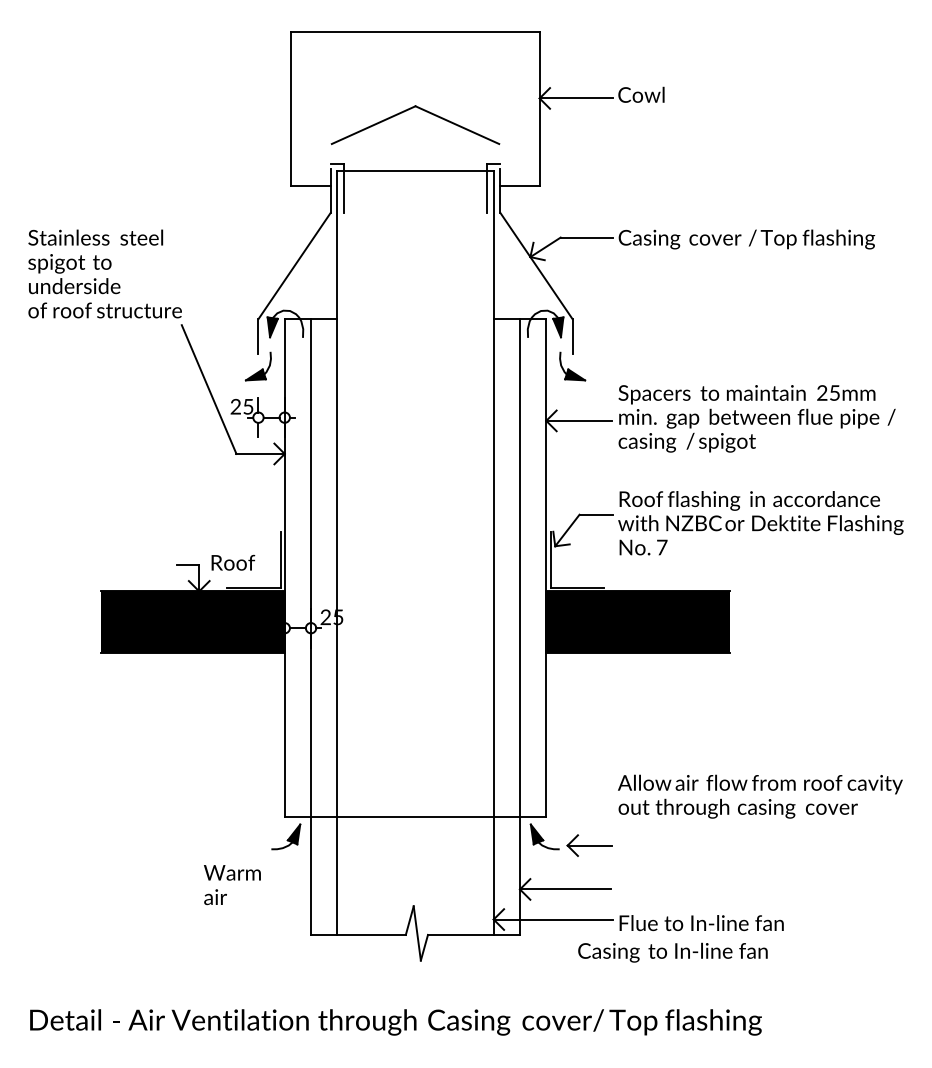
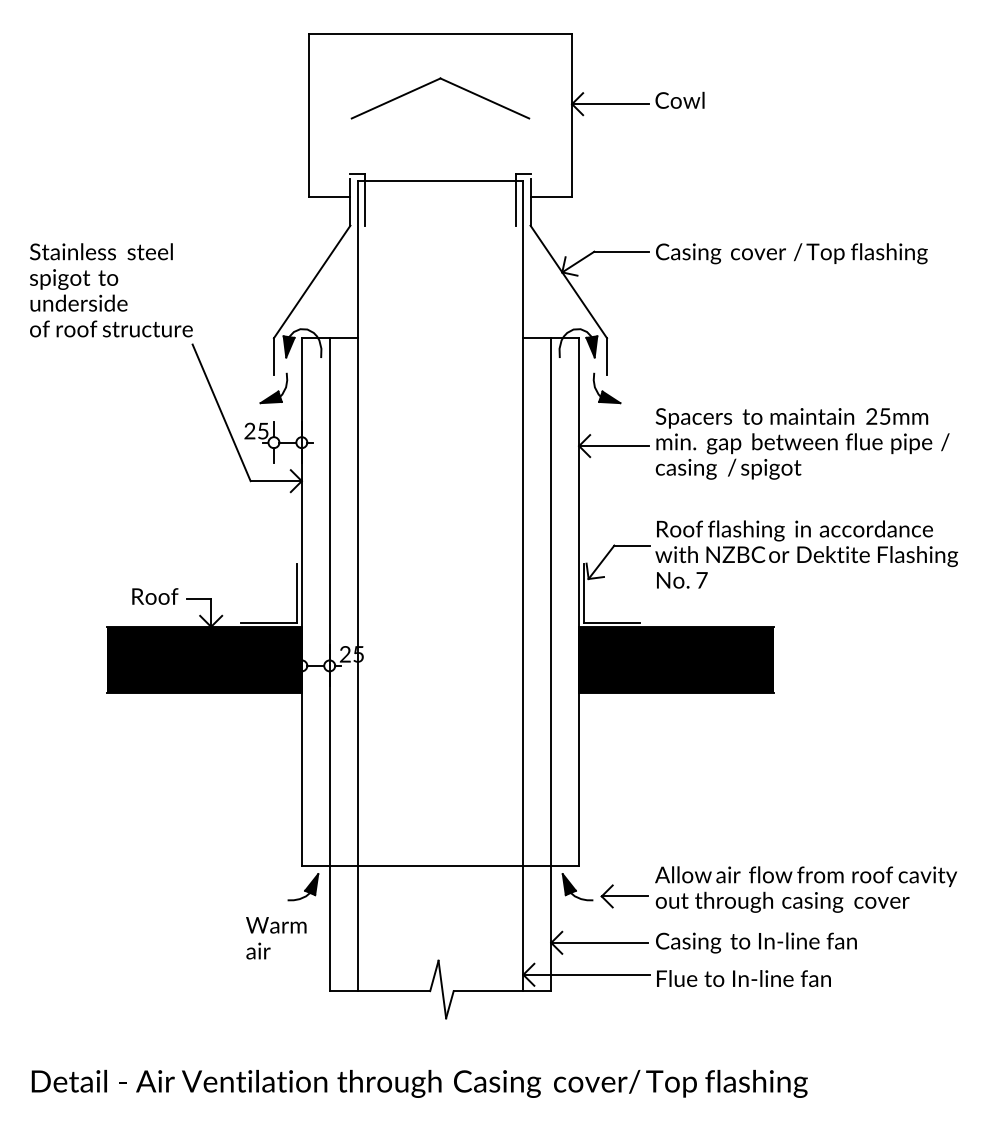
part: (407, 111) -> (432, 83), moved
text: (233, 562) -> (155, 596), moved
text: (760, 796) -> (806, 889), moved
text: (232, 885) -> (276, 938), moved
text: (673, 952) -> (756, 942), moved

